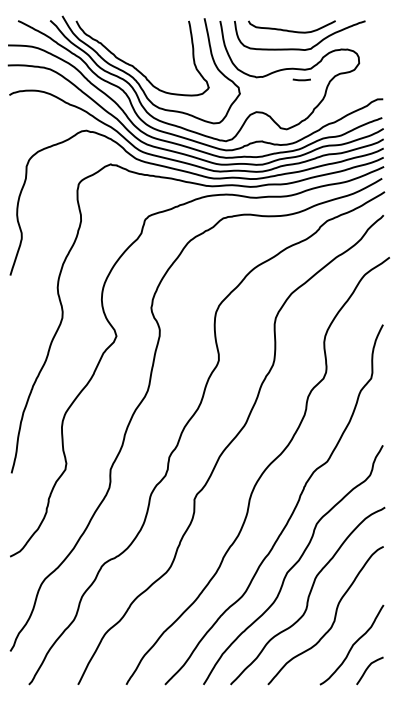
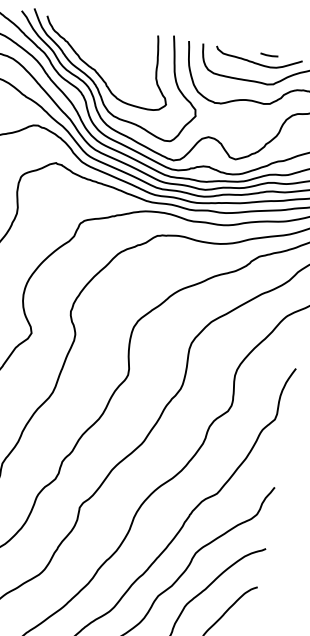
line: (301, 79) -> (269, 54), moved

